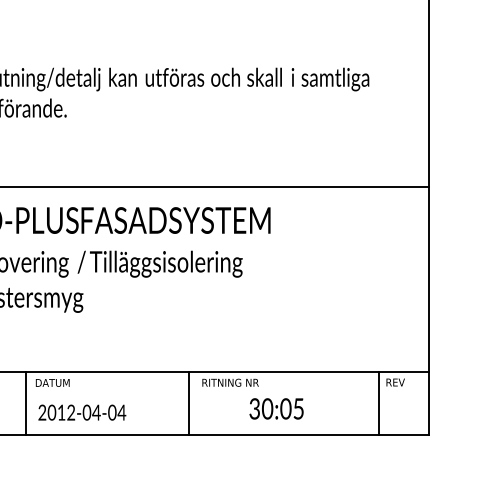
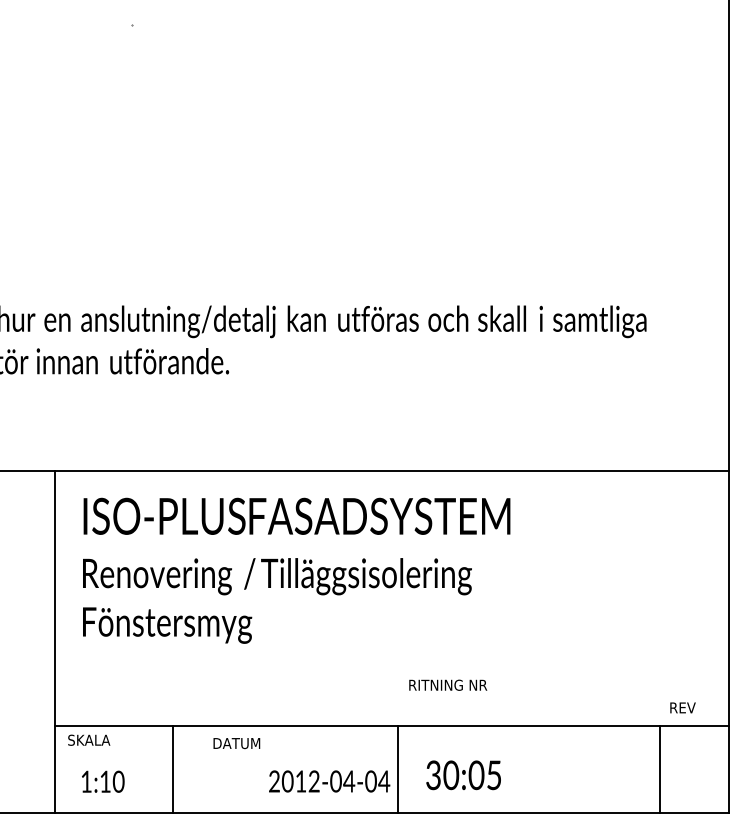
text: (52, 382) -> (236, 743), moved
text: (230, 382) -> (448, 684), moved
text: (395, 382) -> (682, 707), moved
text: (276, 409) -> (463, 775), moved
text: (82, 412) -> (329, 781), moved

